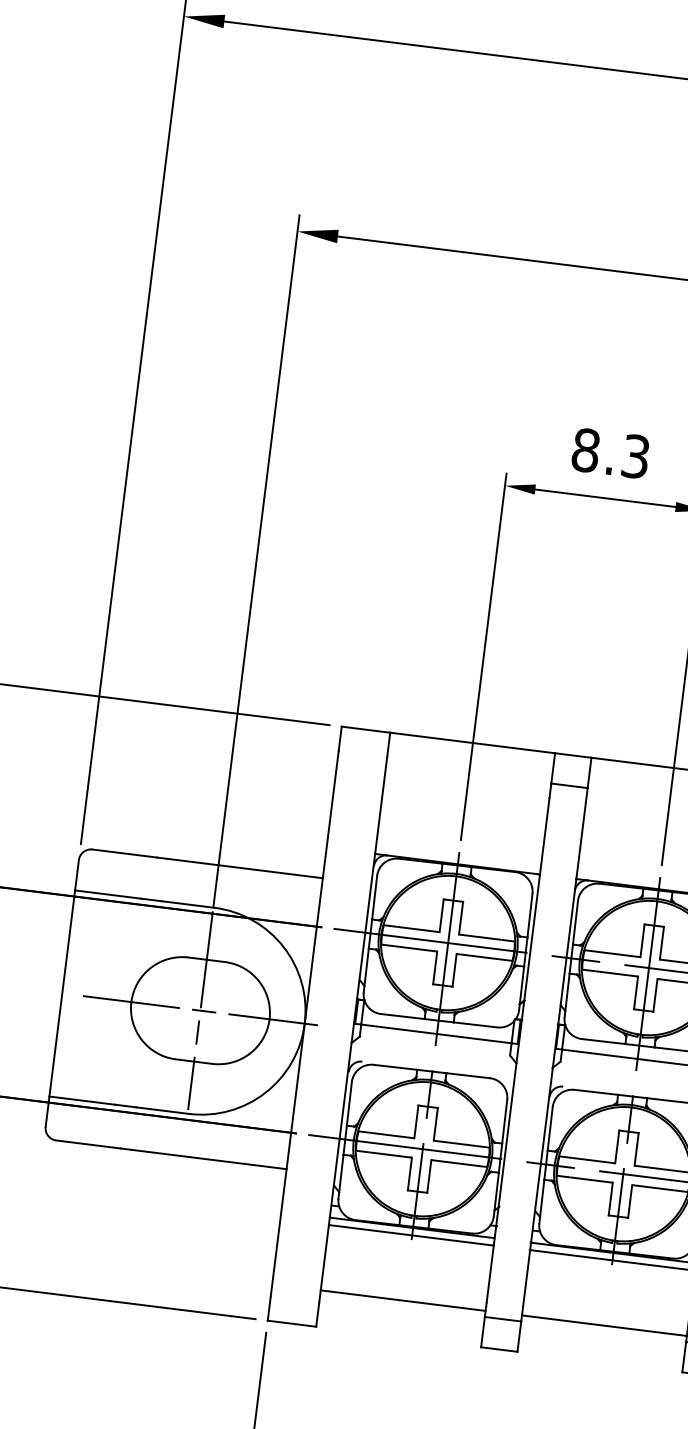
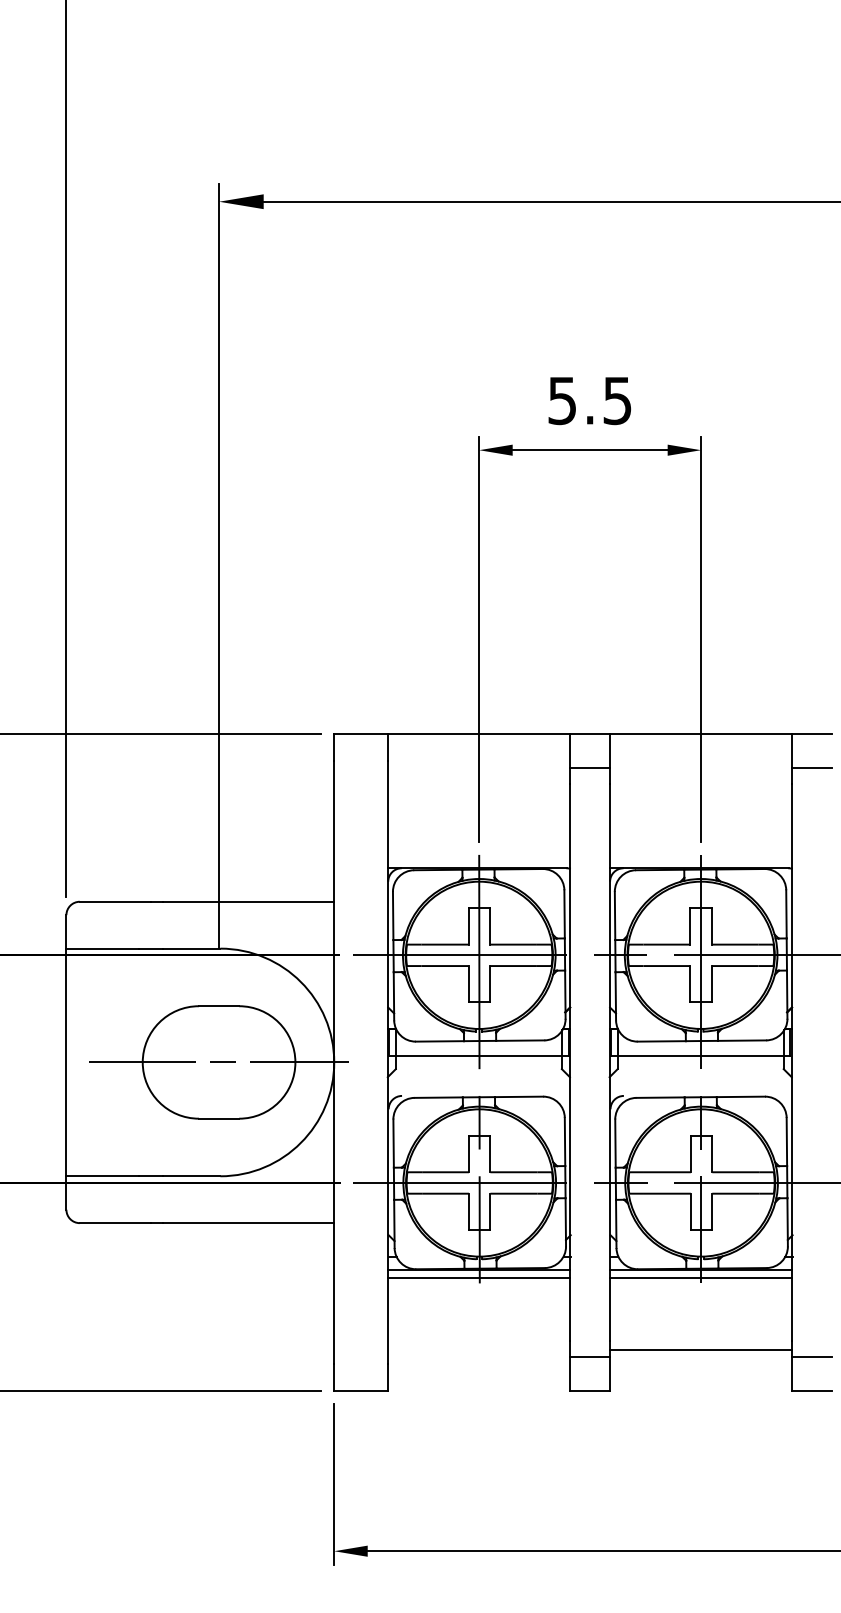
text: (610, 453) -> (589, 400), 8.3 -> 5.5
line: (200, 1010) -> (219, 1062), removed
line: (402, 1300) -> (478, 1350), removed

